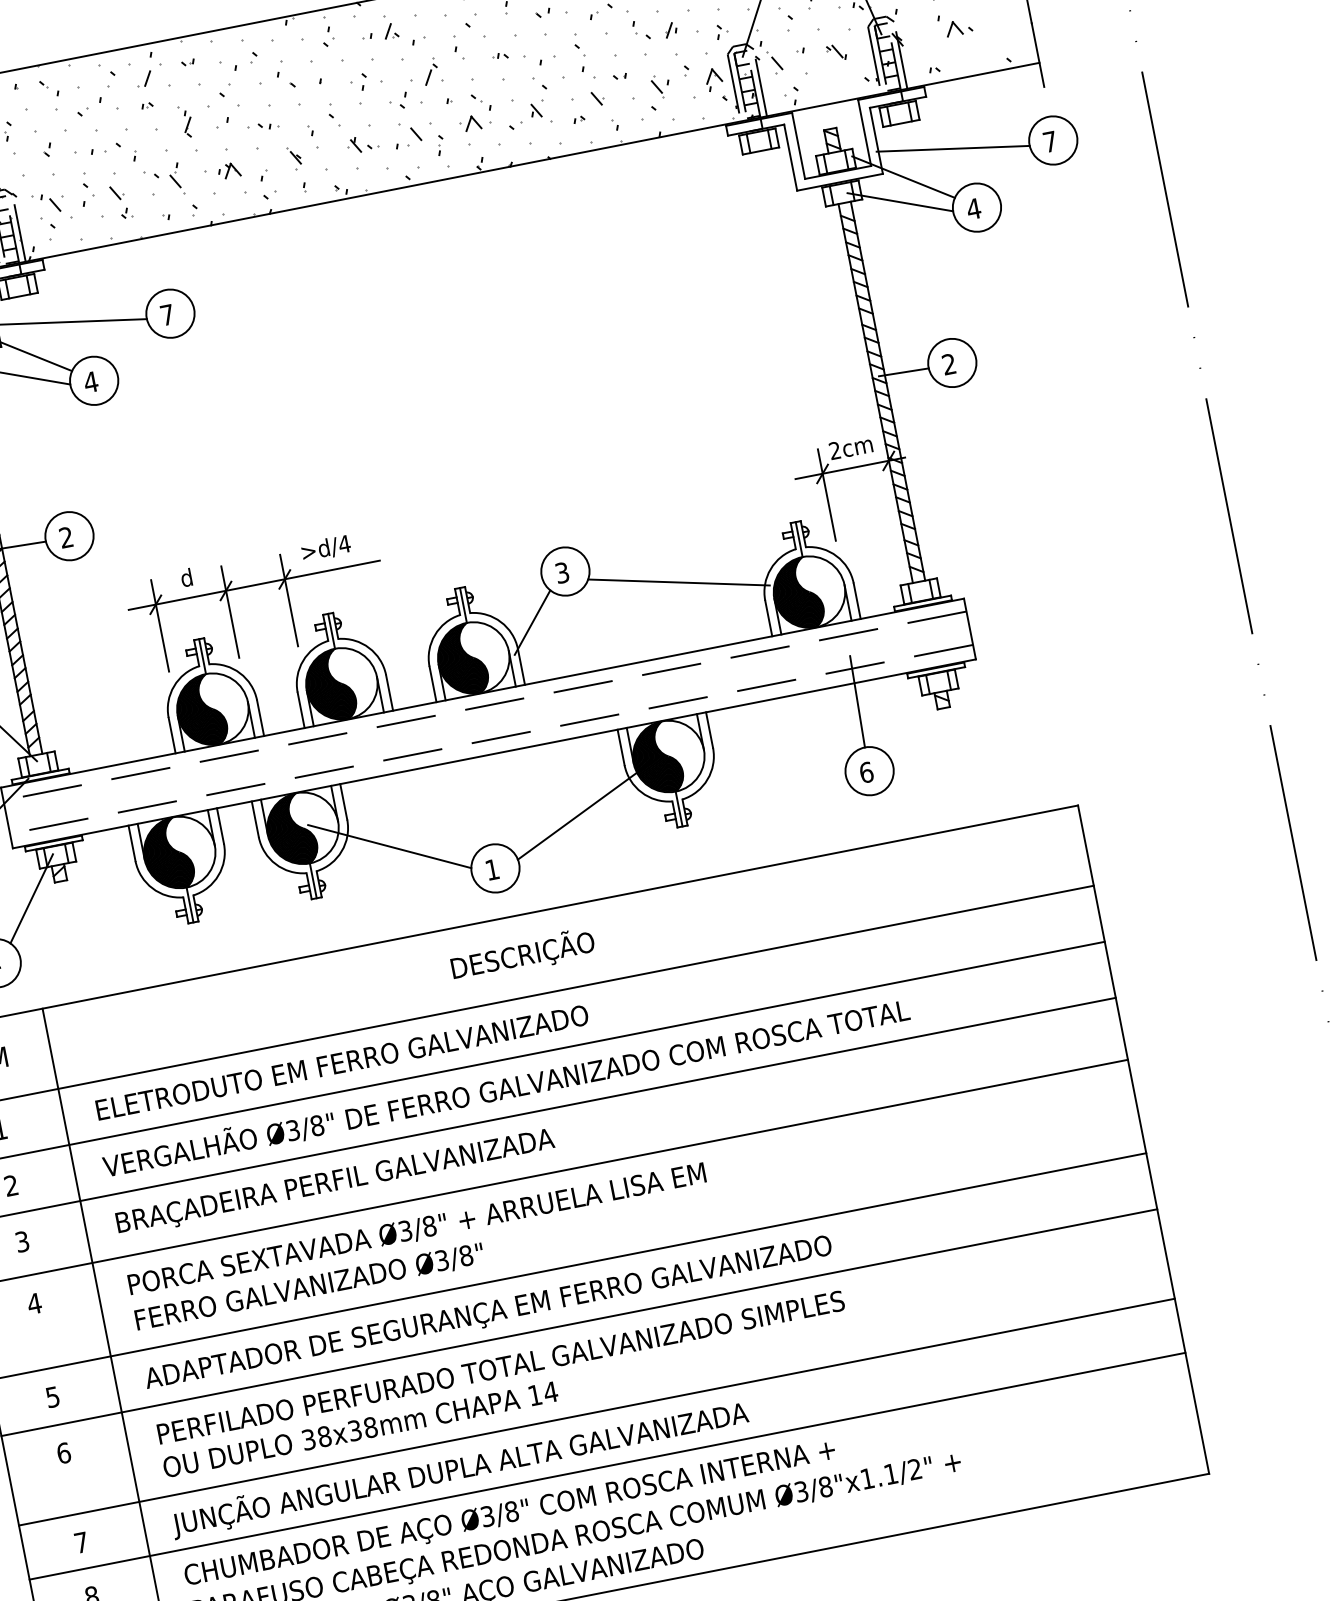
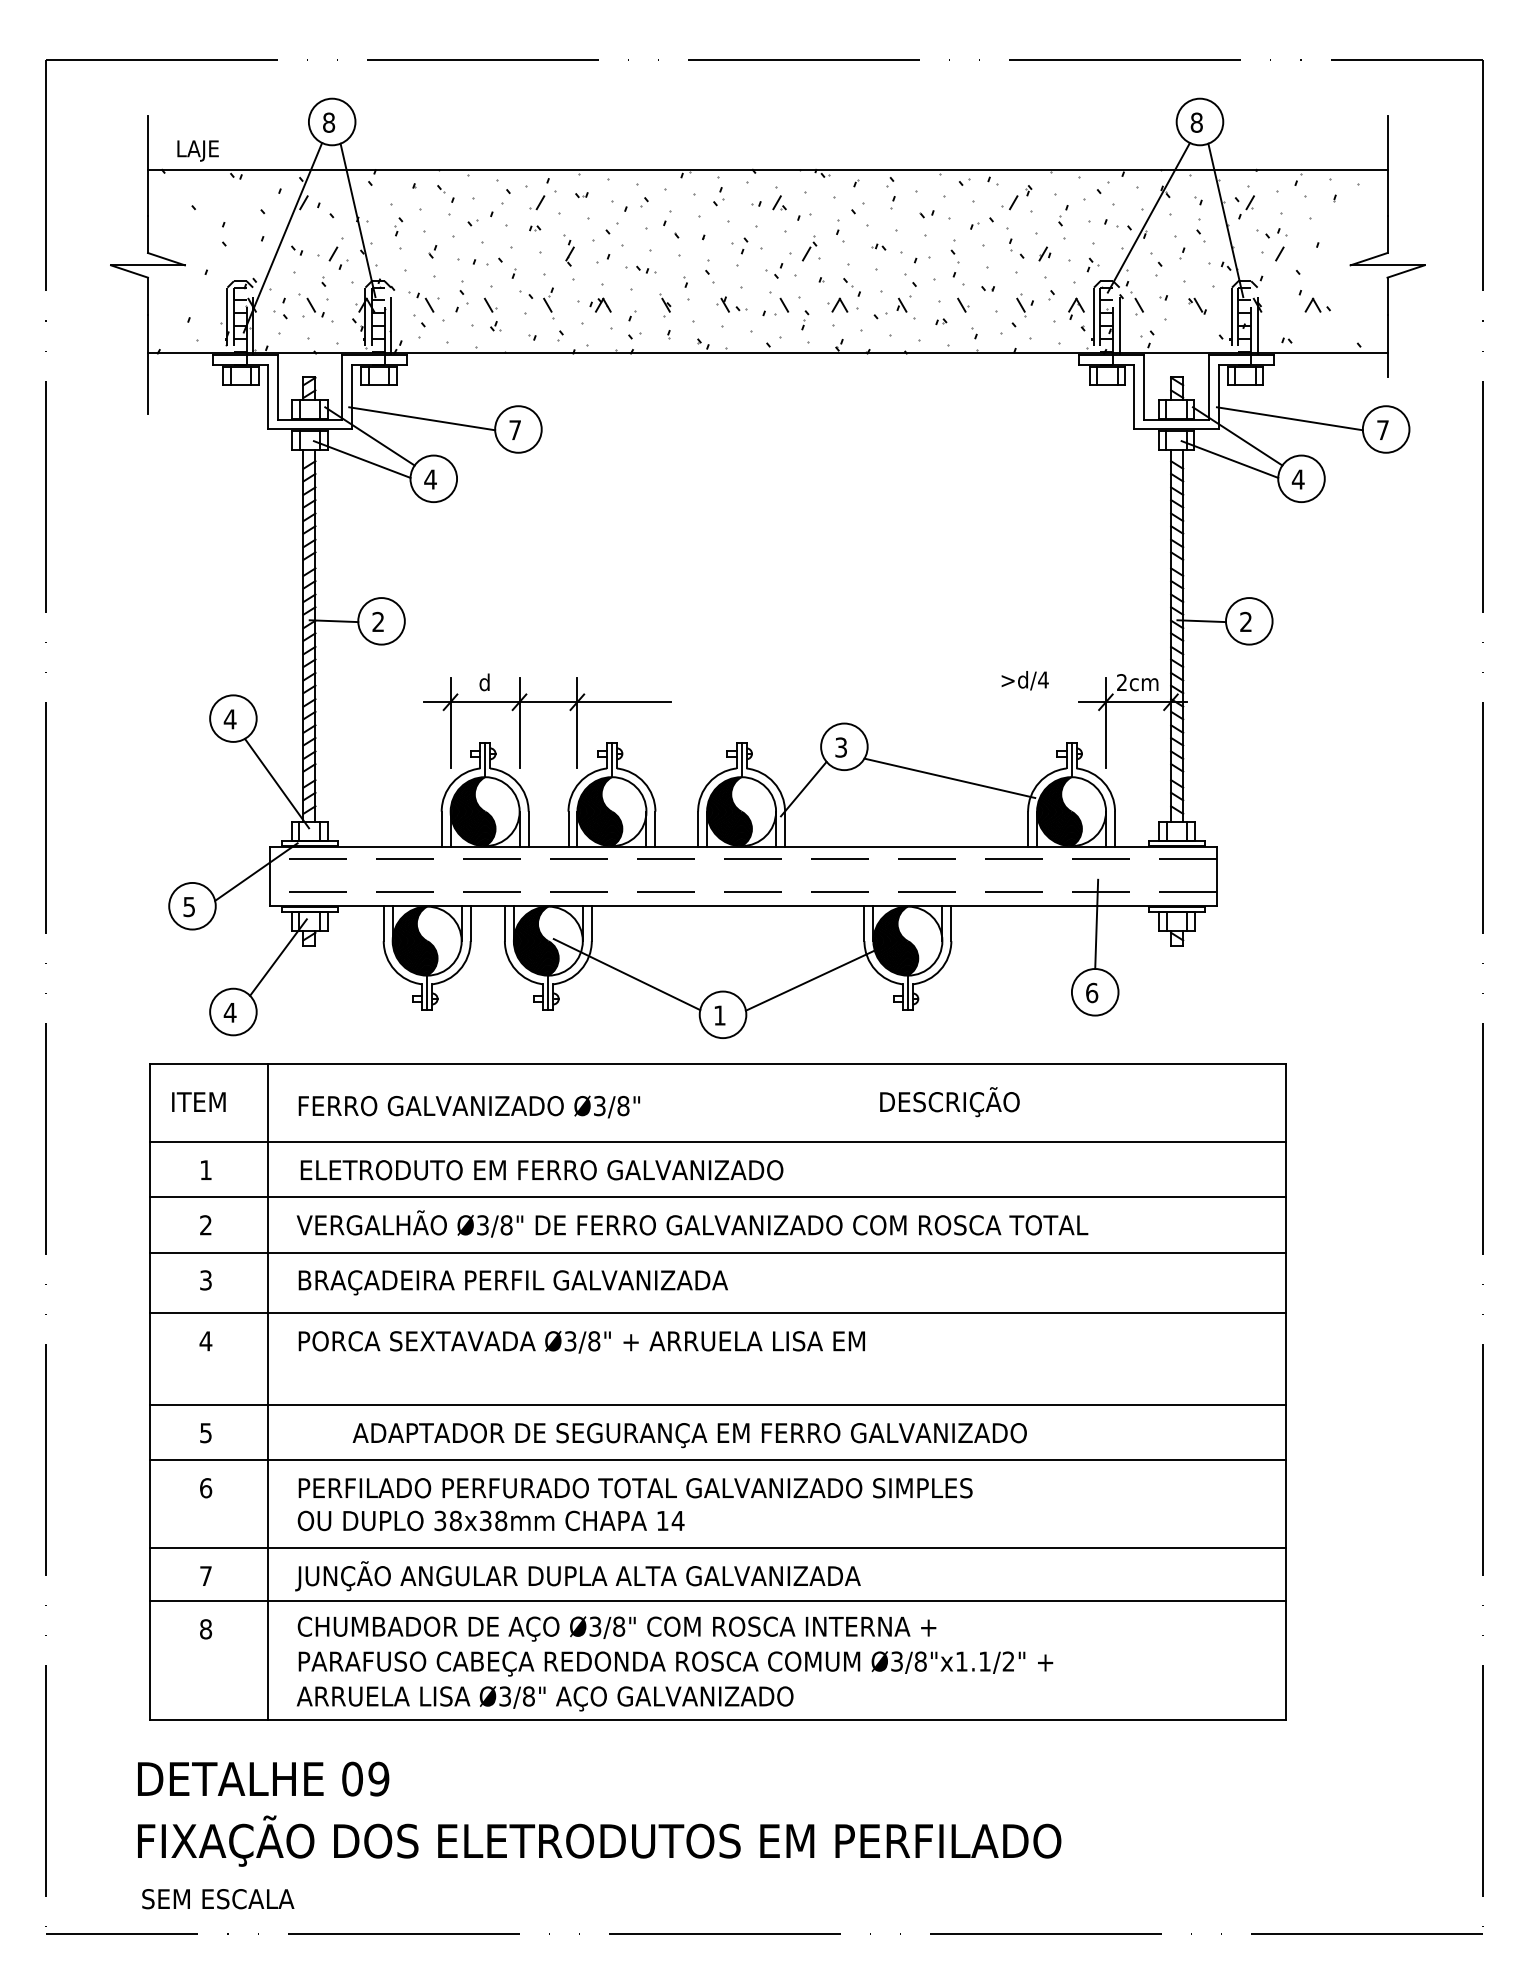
text: (325, 548) -> (1024, 680), moved
text: (522, 955) -> (949, 1102), moved
text: (308, 1287) -> (468, 1106), moved
text: (488, 1314) -> (689, 1435), moved

